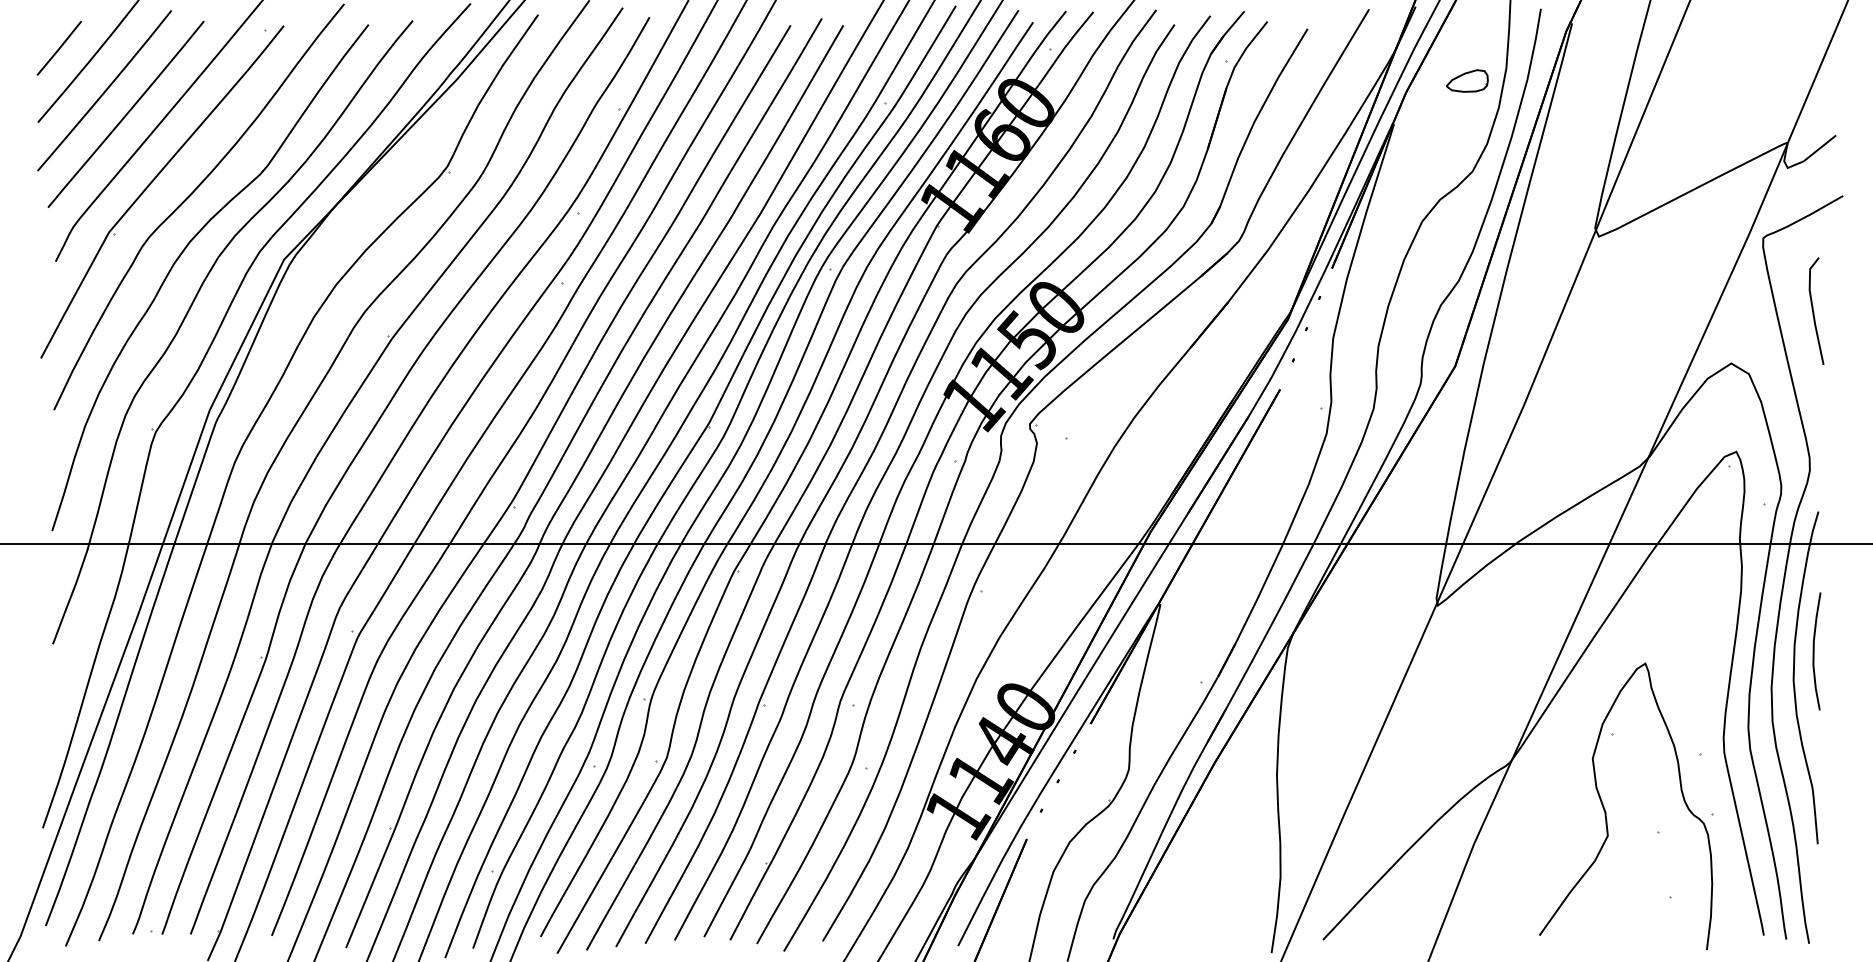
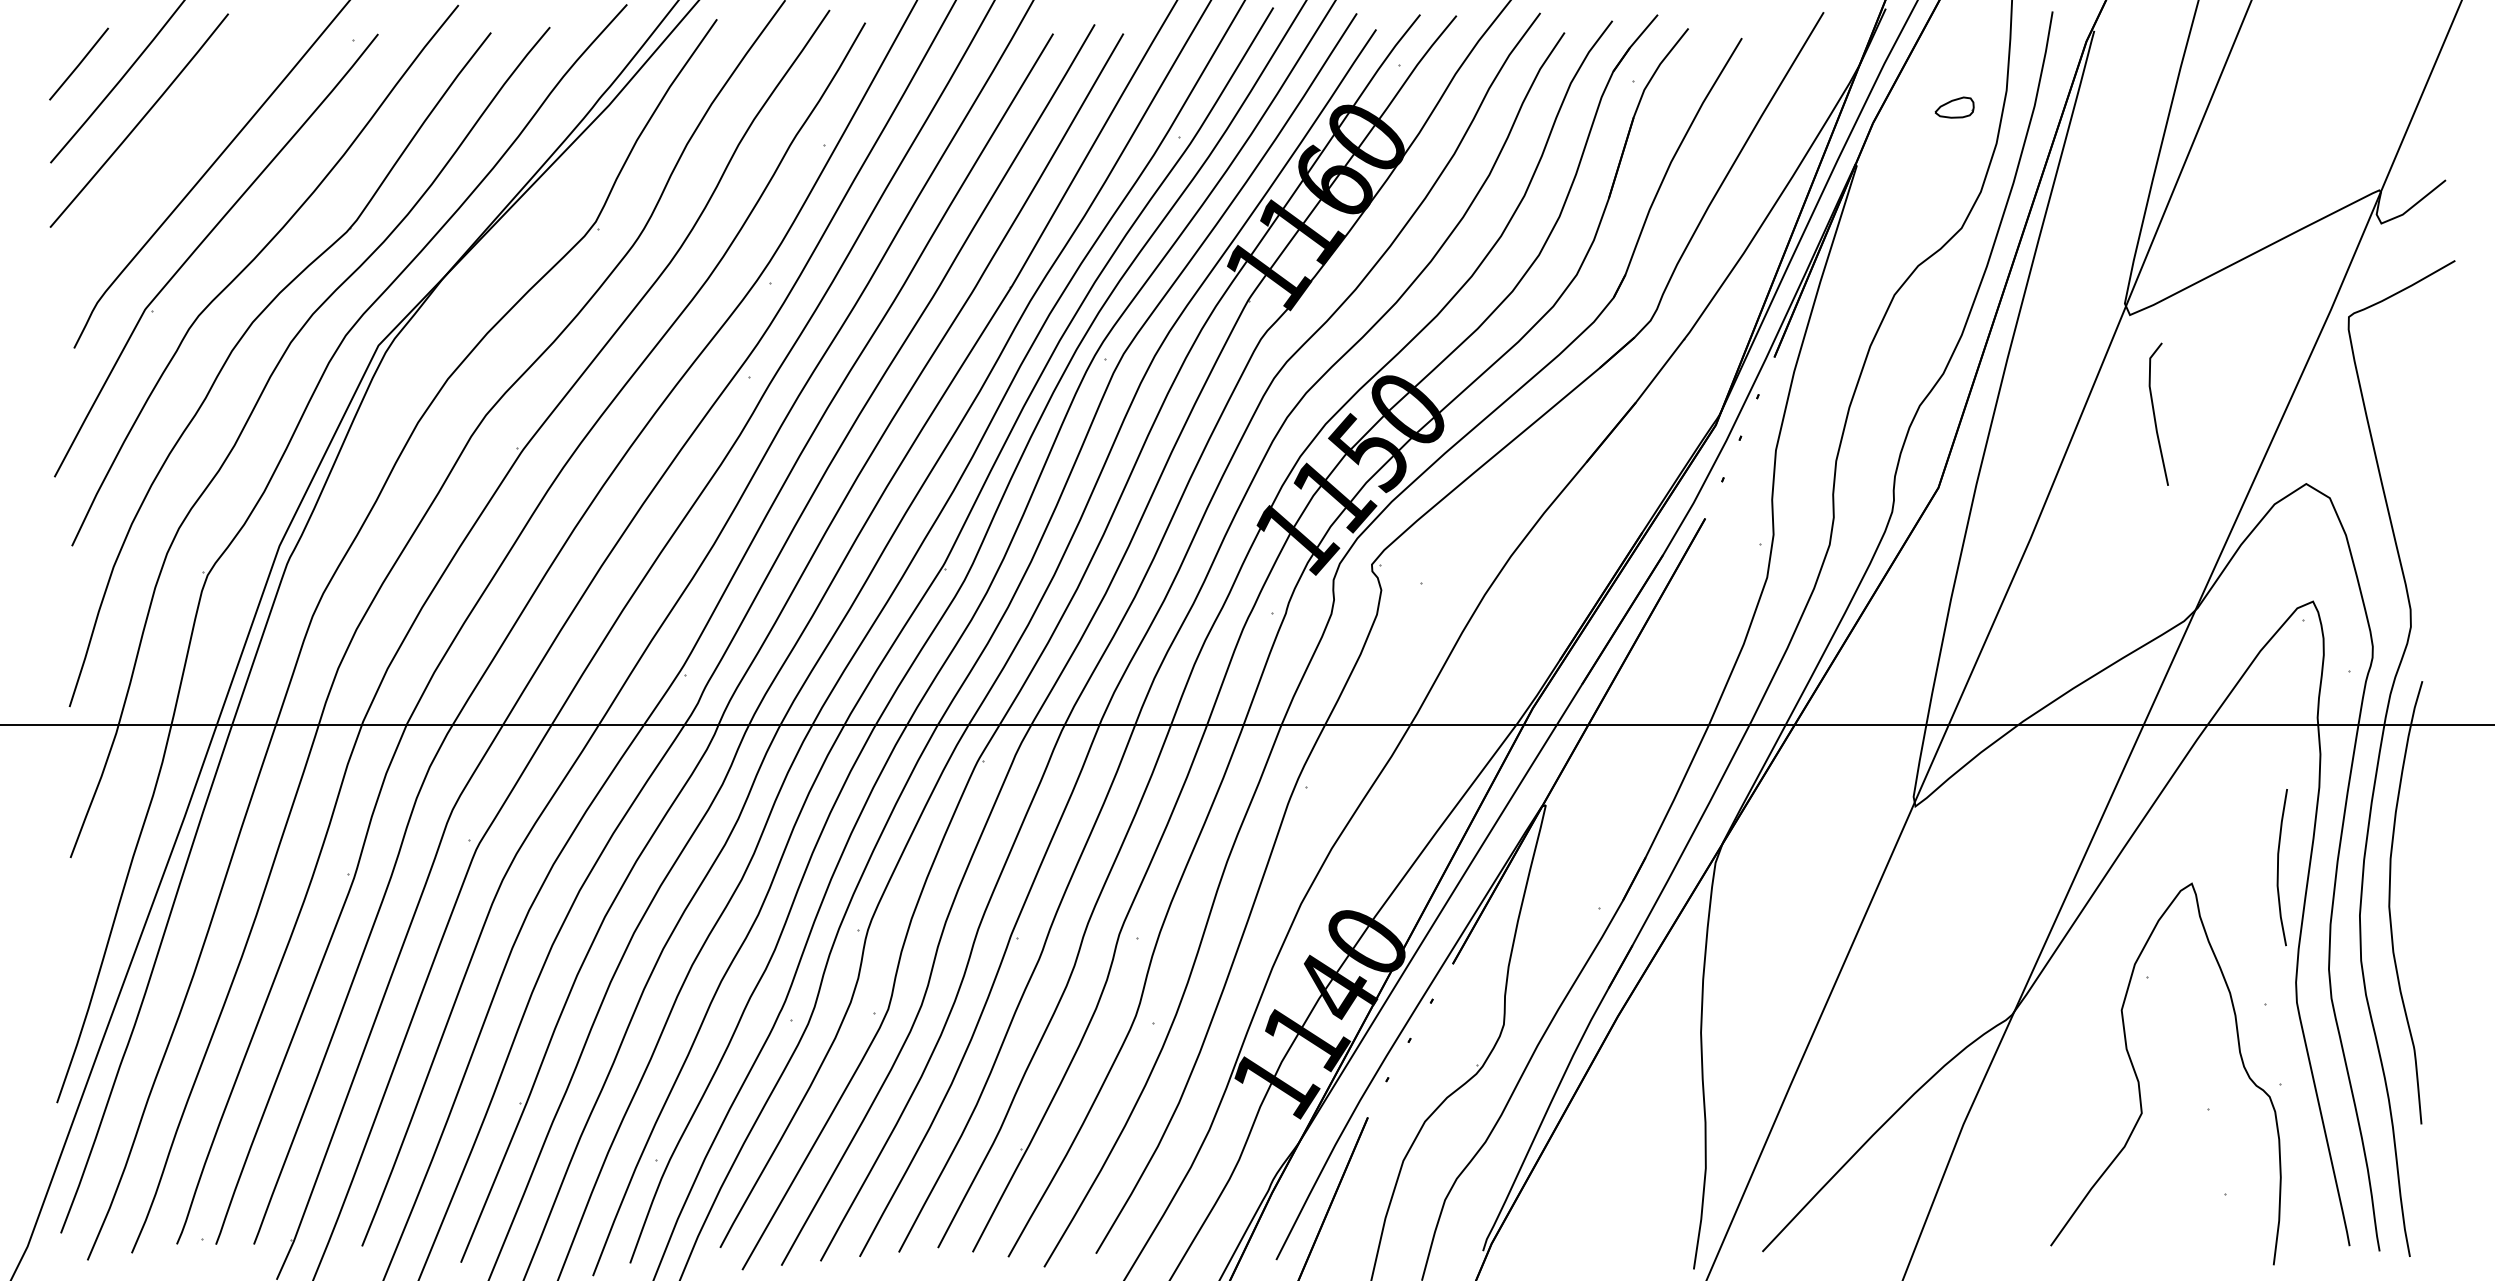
part: (1467, 80) -> (1954, 107), size x0.7
curve: (126, 113) -> (168, 151), removed
line: (1814, 311) -> (2155, 414), moved
curve: (1814, 651) -> (2278, 867), moved

